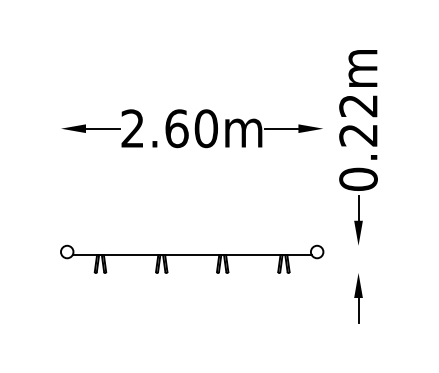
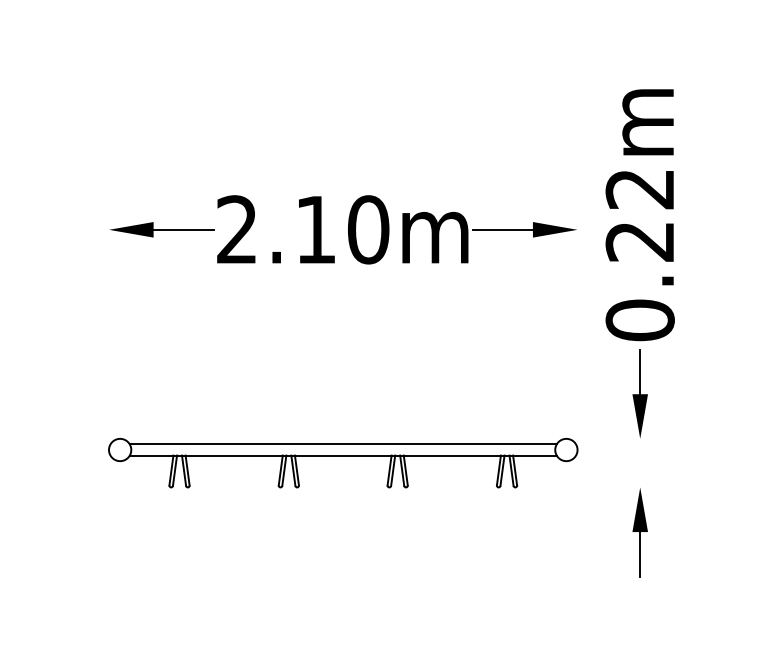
text: (176, 128) -> (315, 229), 2.60m -> 2.10m
line: (191, 248) -> (342, 443), added

